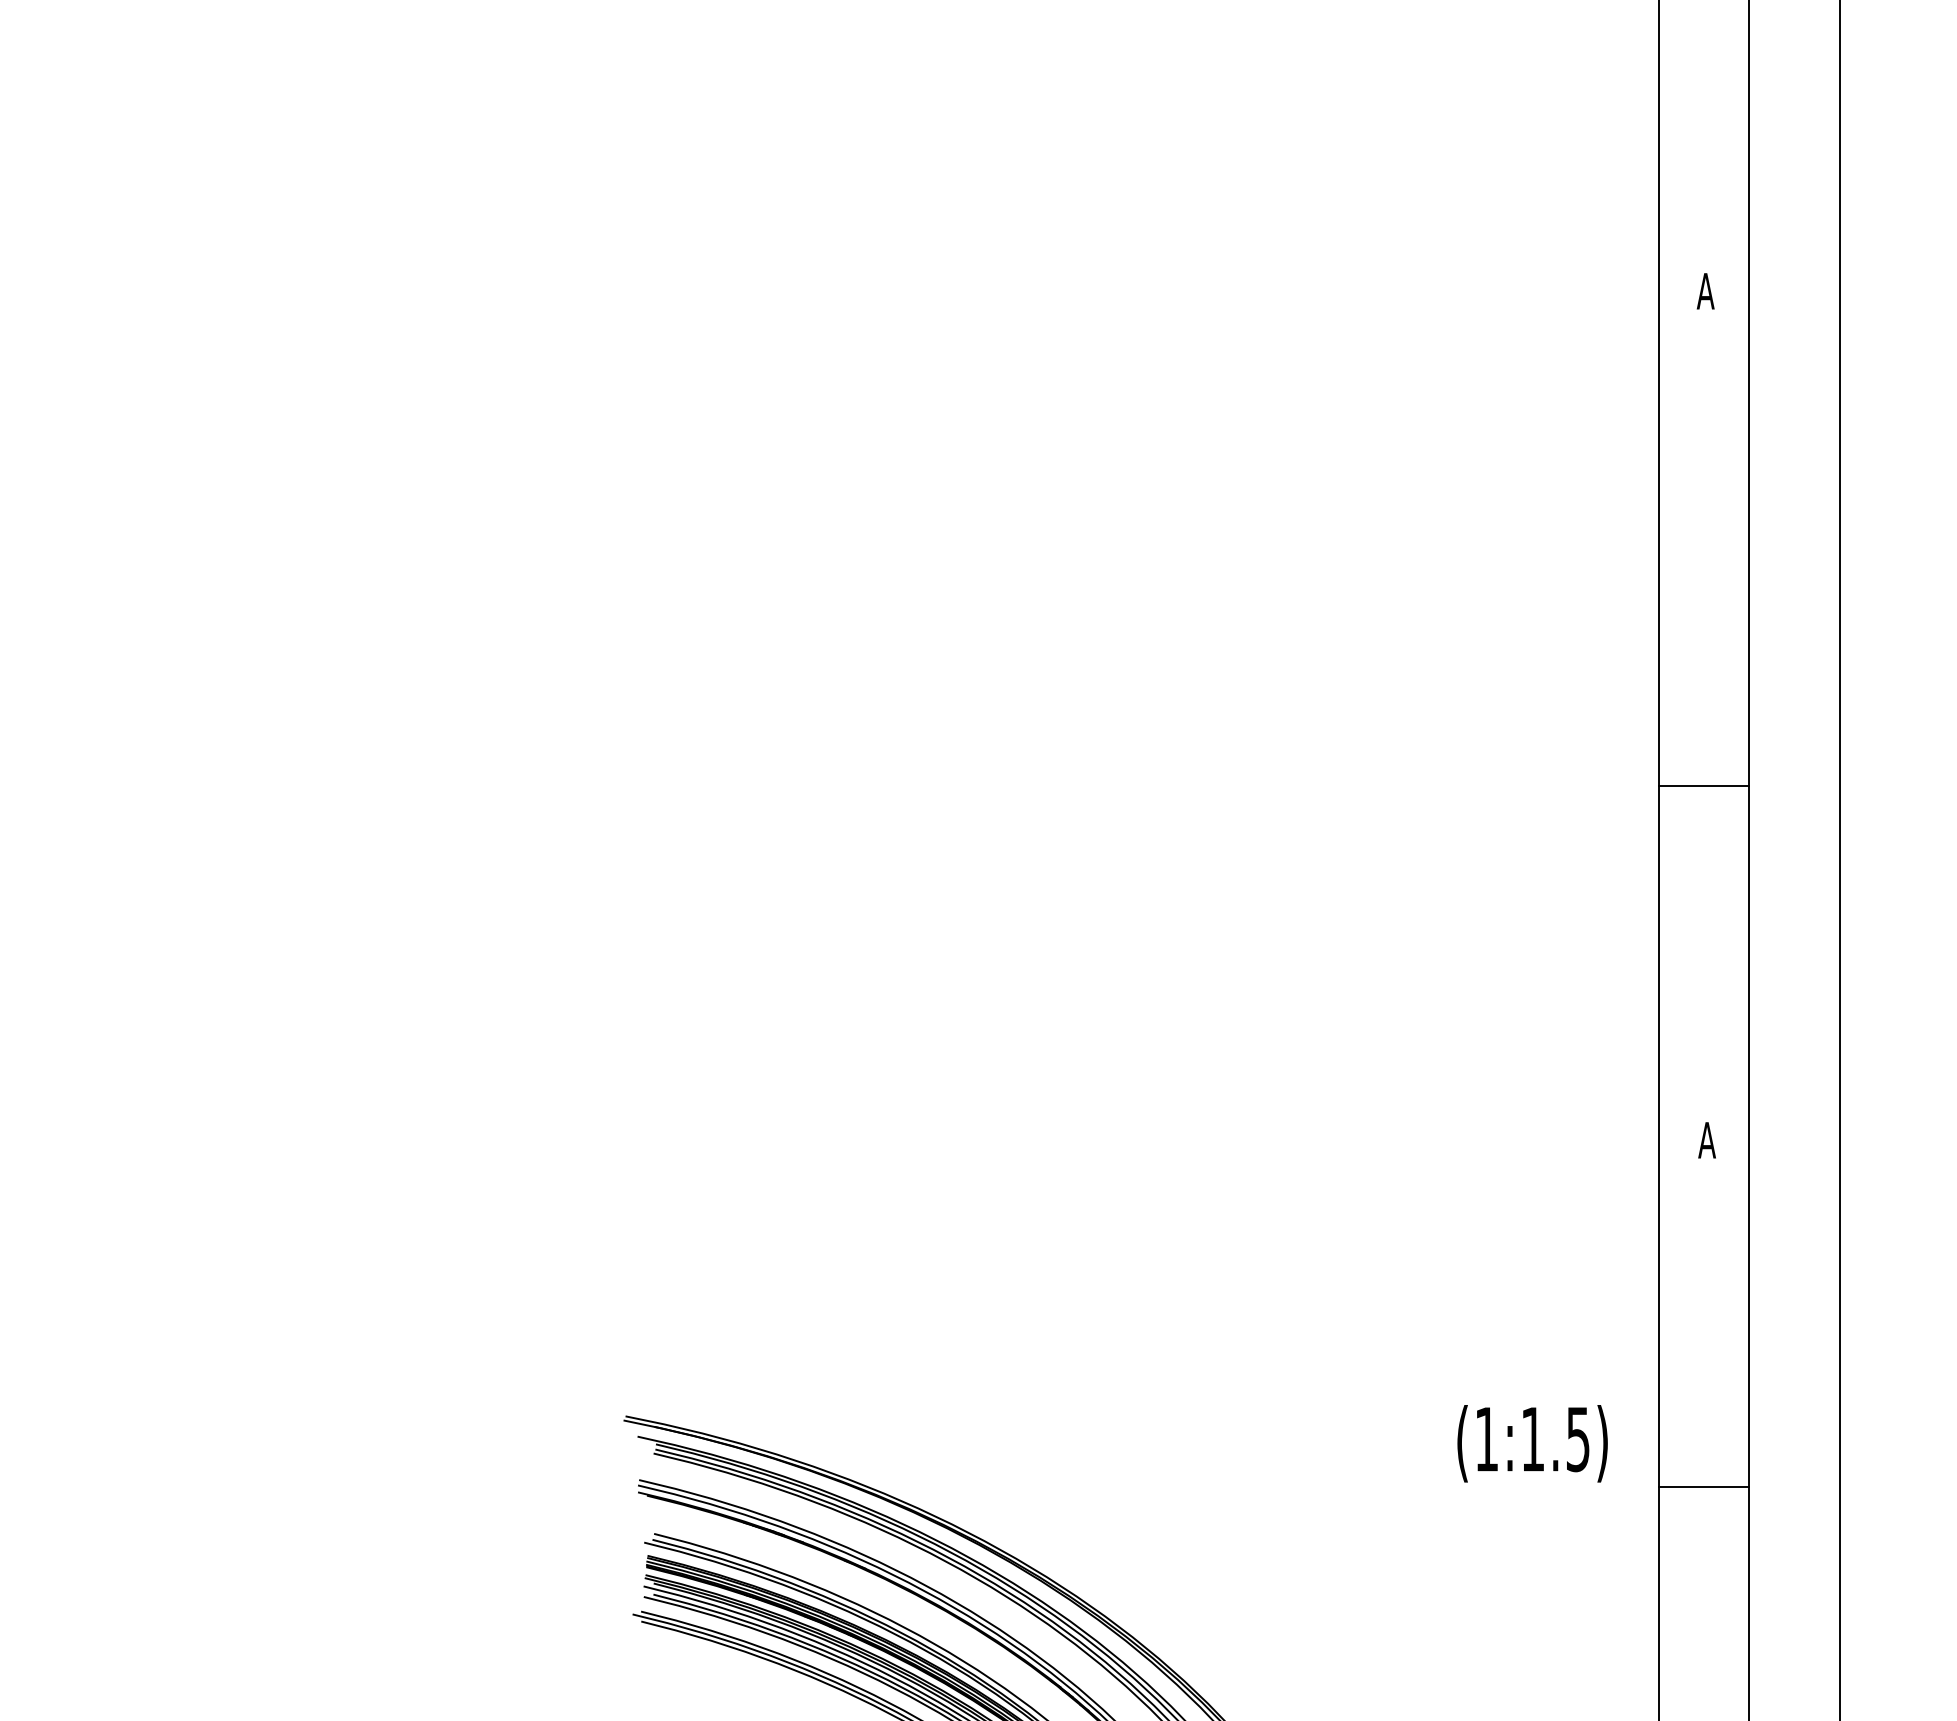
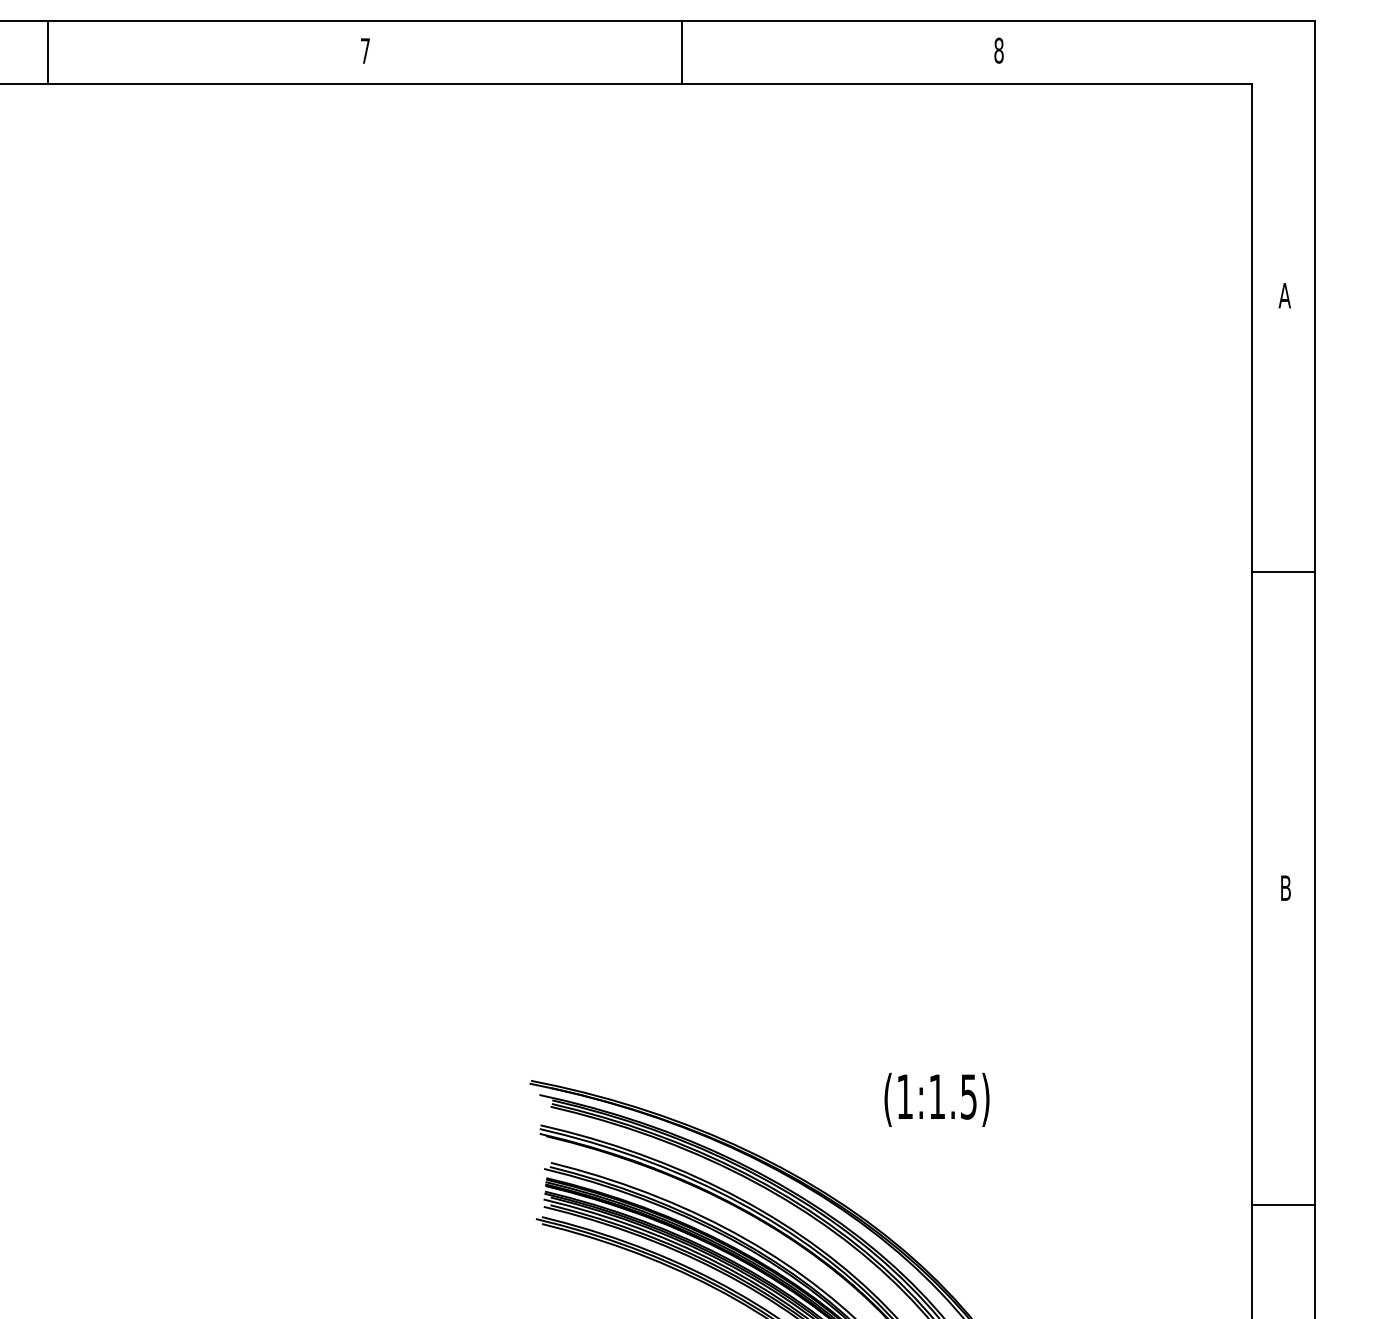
line: (1703, 785) -> (1283, 571), moved
text: (1706, 1139) -> (1285, 887), A -> B
text: (1531, 1443) -> (936, 1099), moved
line: (1703, 1487) -> (1283, 1205), moved

